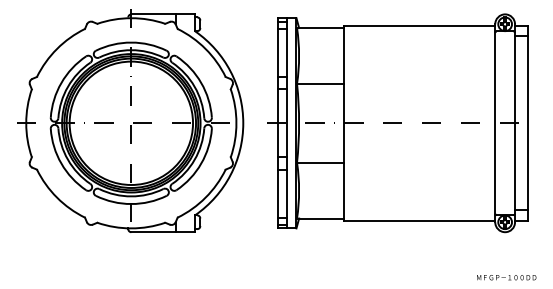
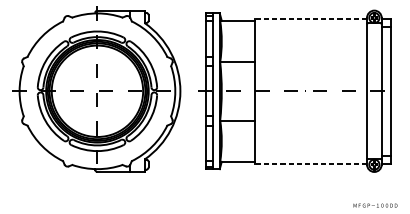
line: (419, 25) -> (310, 18), solid -> dashed
line: (419, 220) -> (310, 163), solid -> dashed

